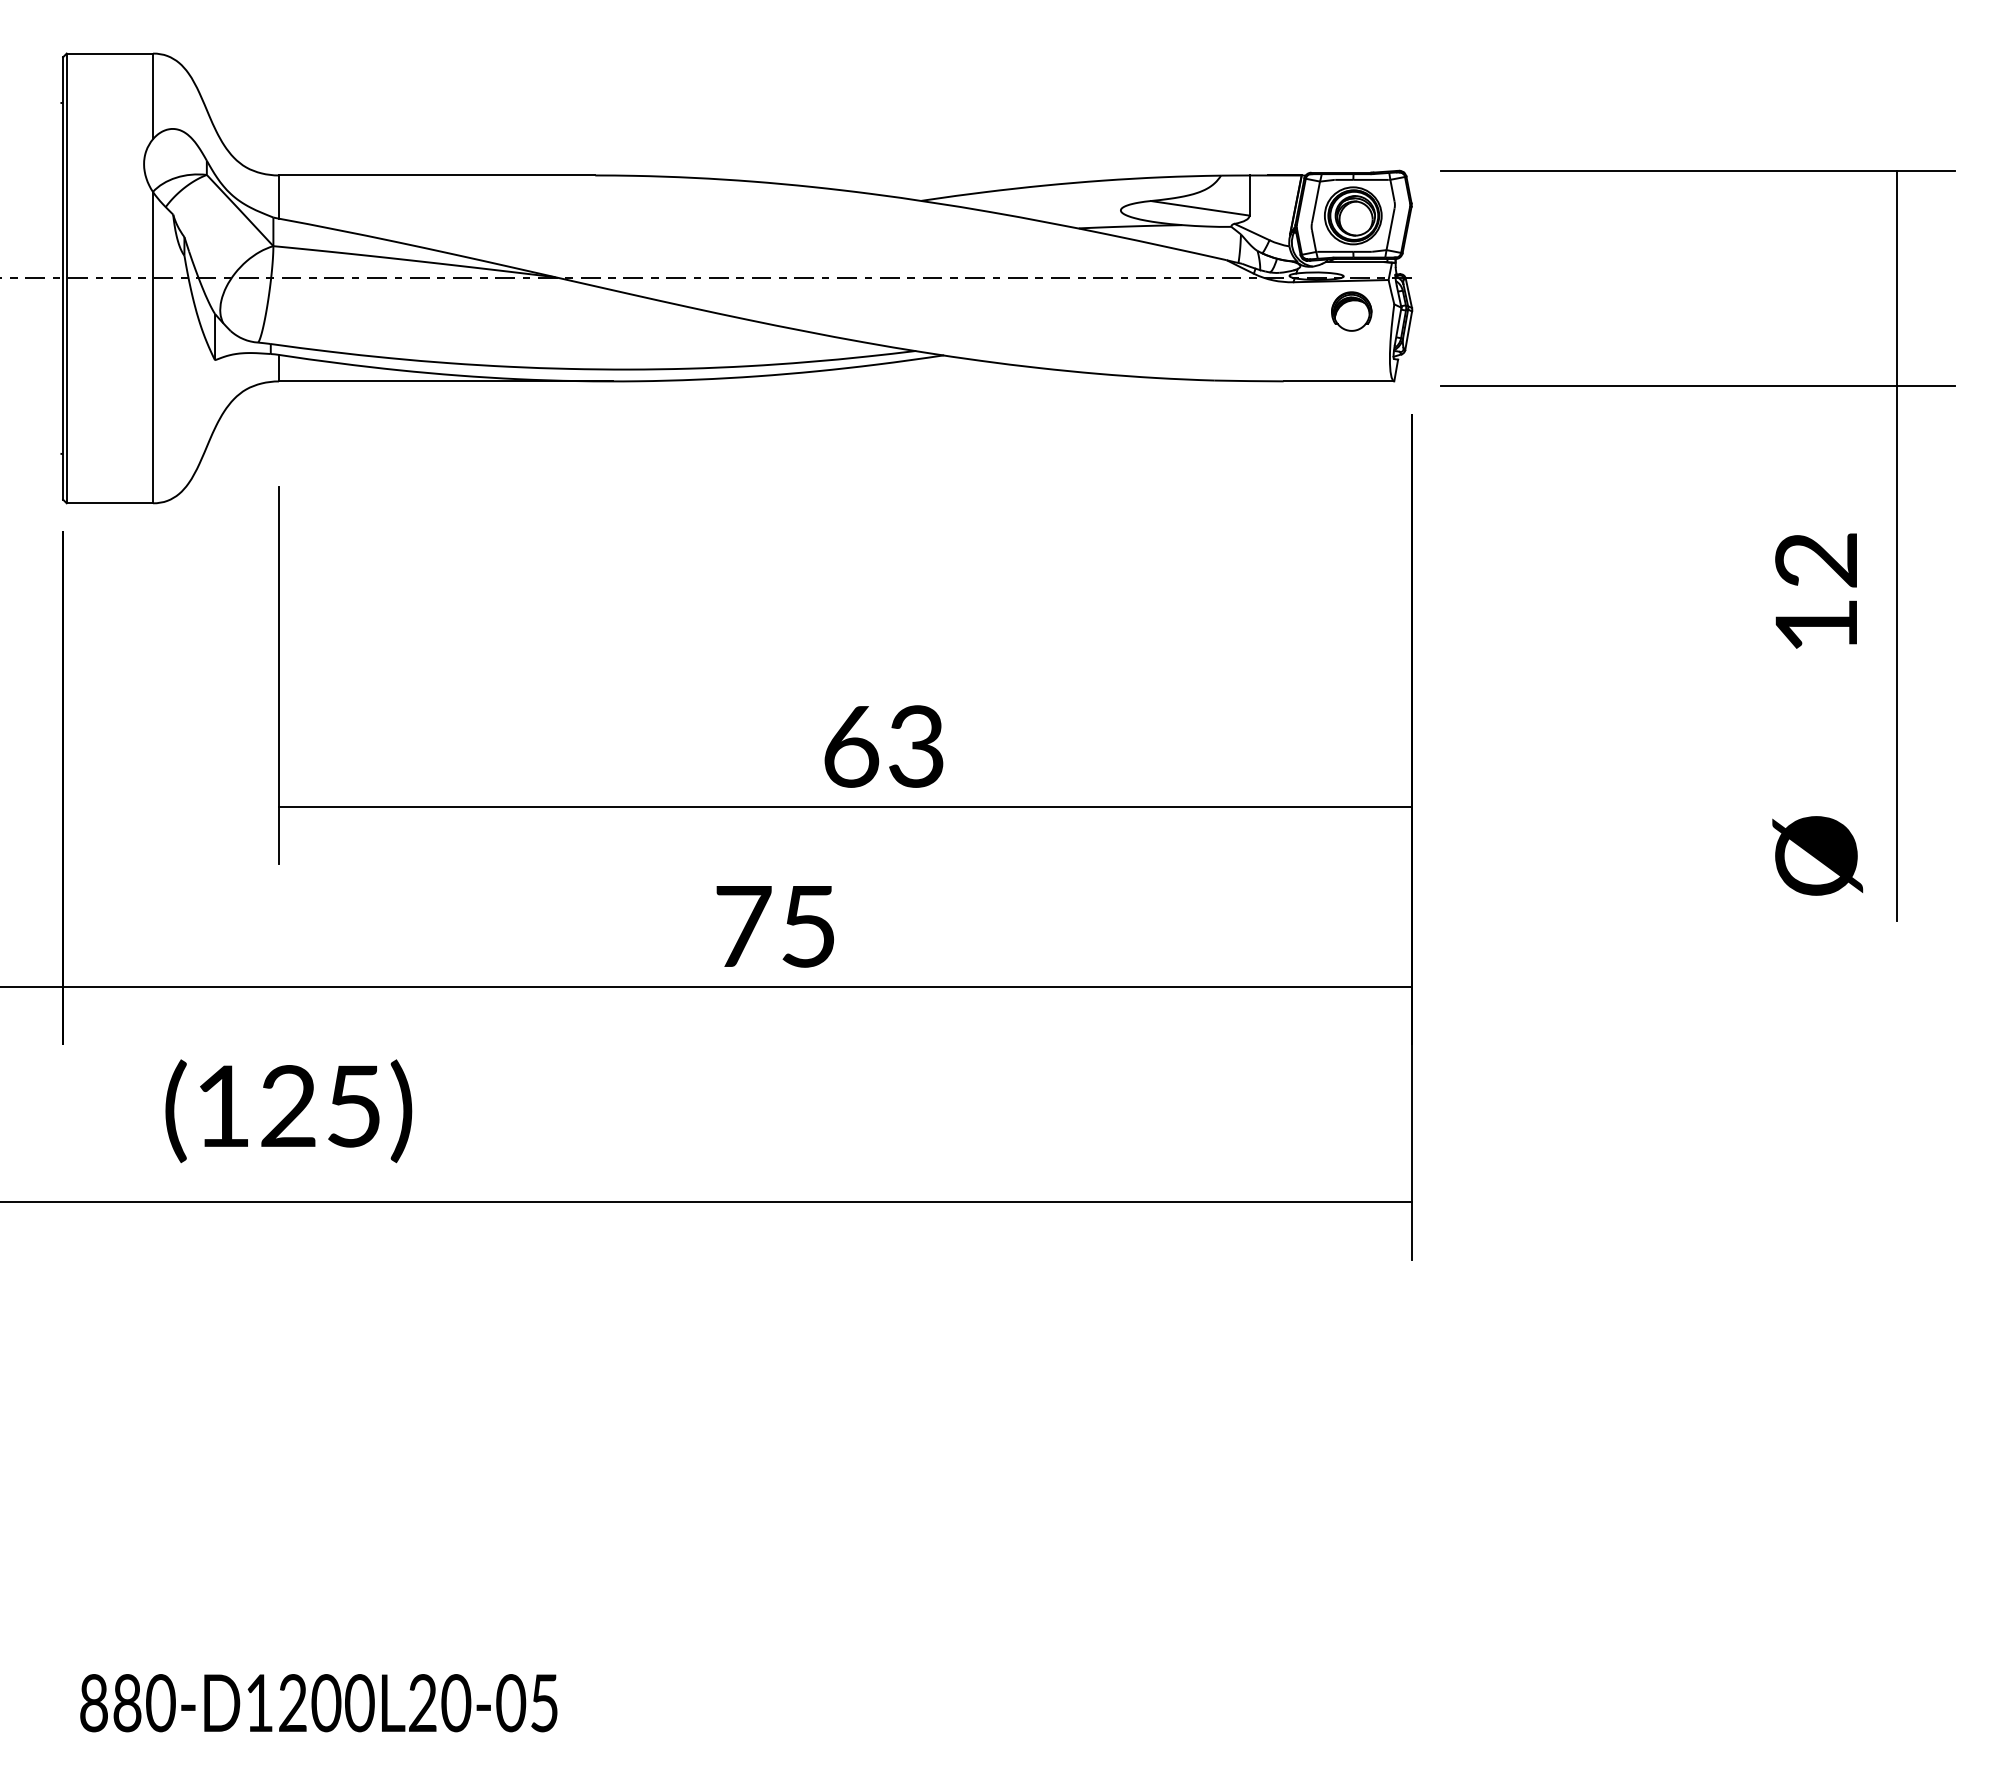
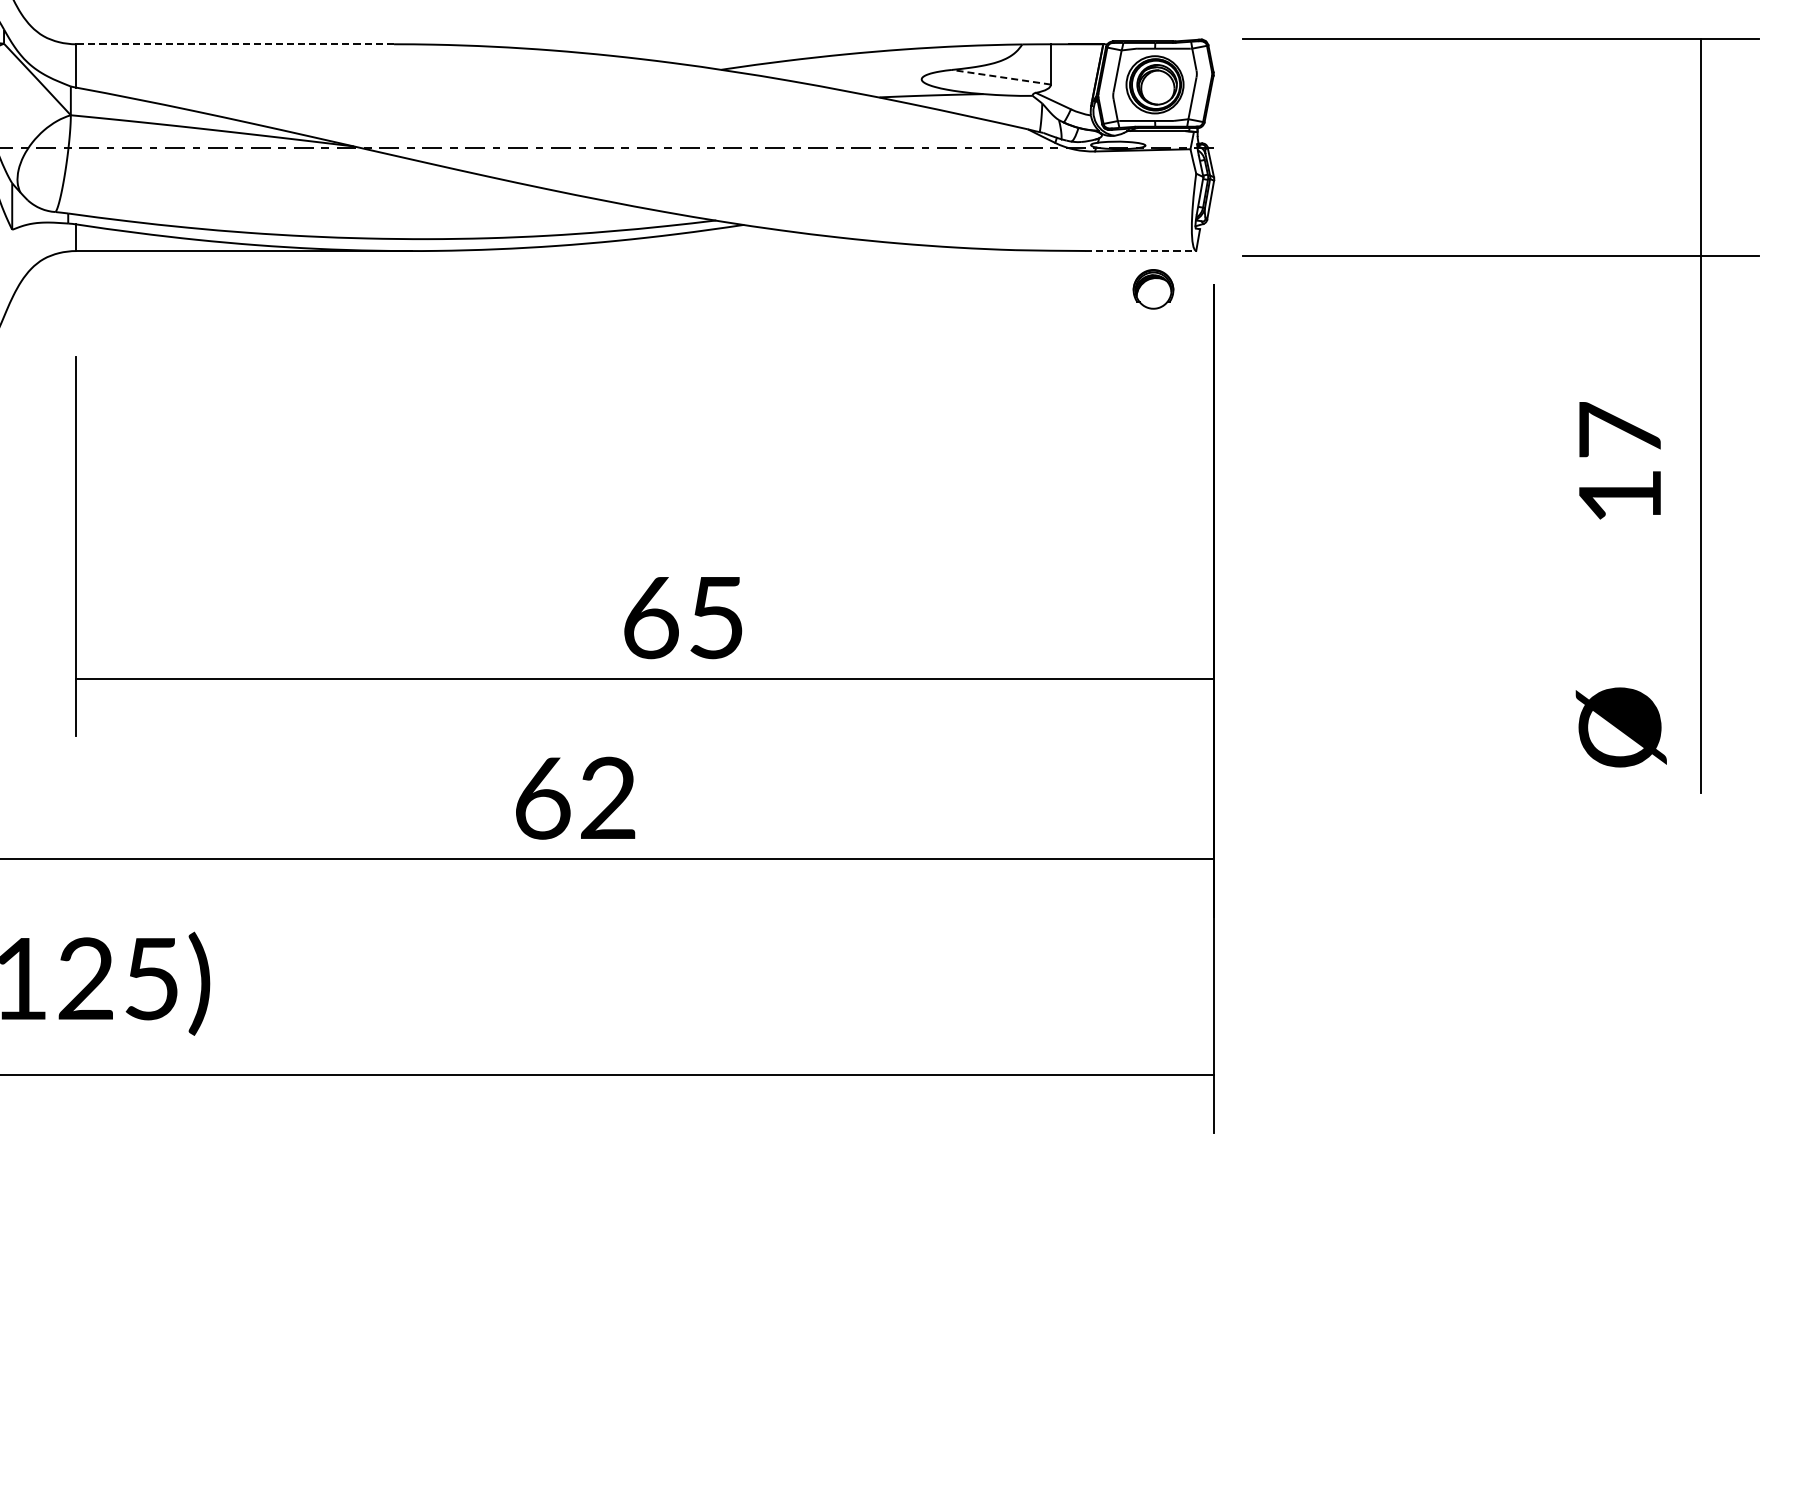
line: (436, 175) -> (234, 44), solid -> dashed
line: (1200, 208) -> (1001, 77), solid -> dashed
part: (1351, 311) -> (1153, 289), moved
line: (1339, 381) -> (1141, 251), solid -> dashed
text: (1815, 559) -> (1619, 429), 12 -> 17
text: (916, 746) -> (716, 617), 63 -> 65
text: (775, 926) -> (574, 798), 75 -> 62

